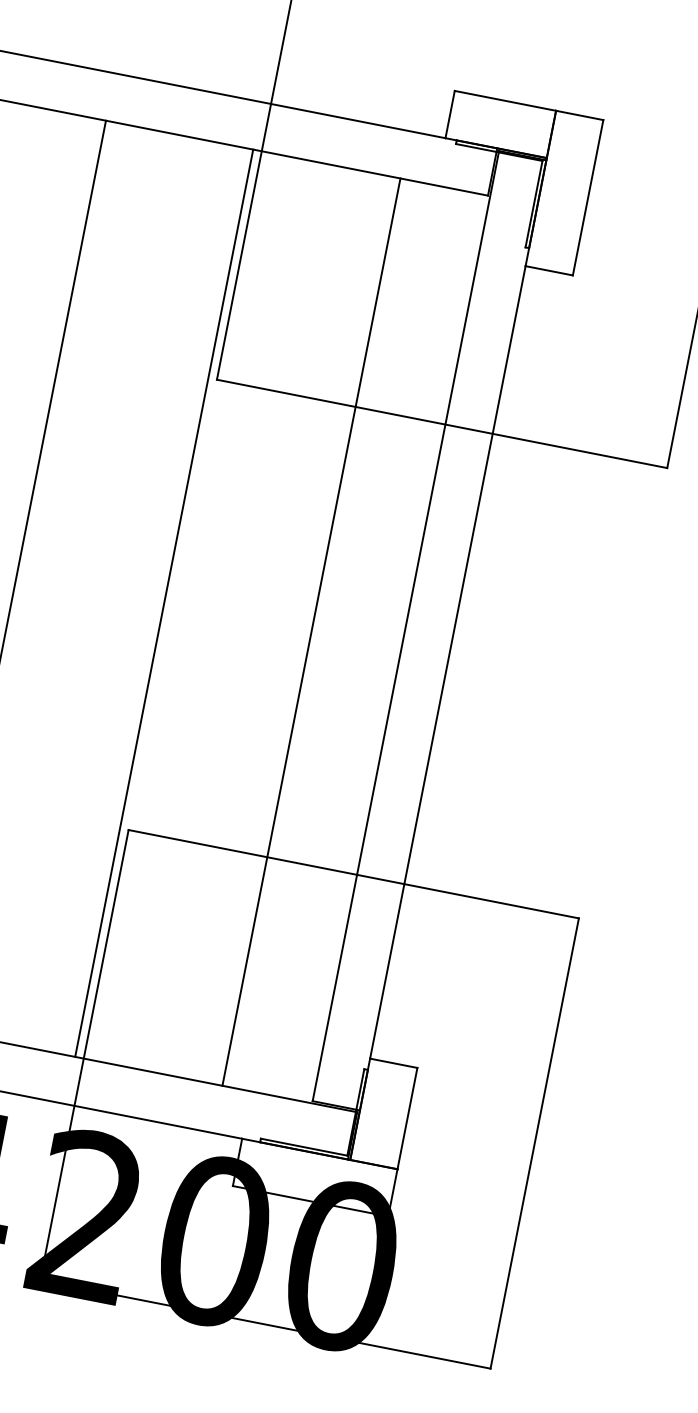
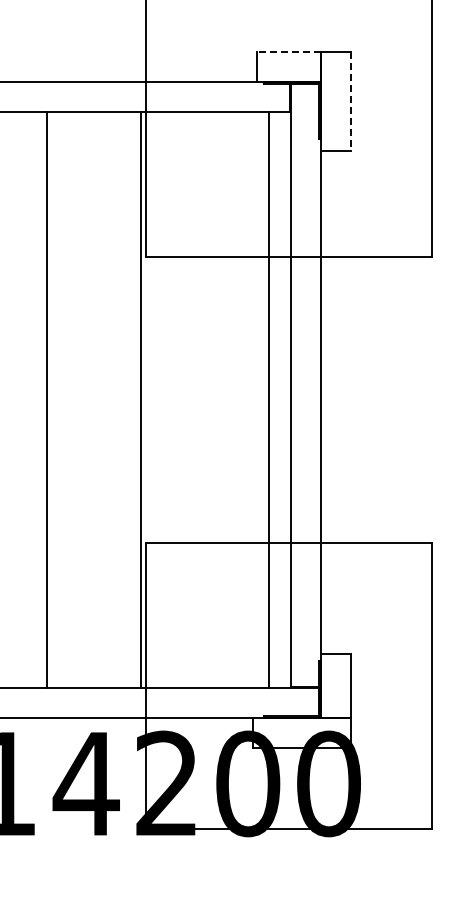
line: (504, 99) -> (288, 51), solid -> dashed
line: (588, 198) -> (351, 101), solid -> dashed
line: (312, 631) -> (269, 399), moved

